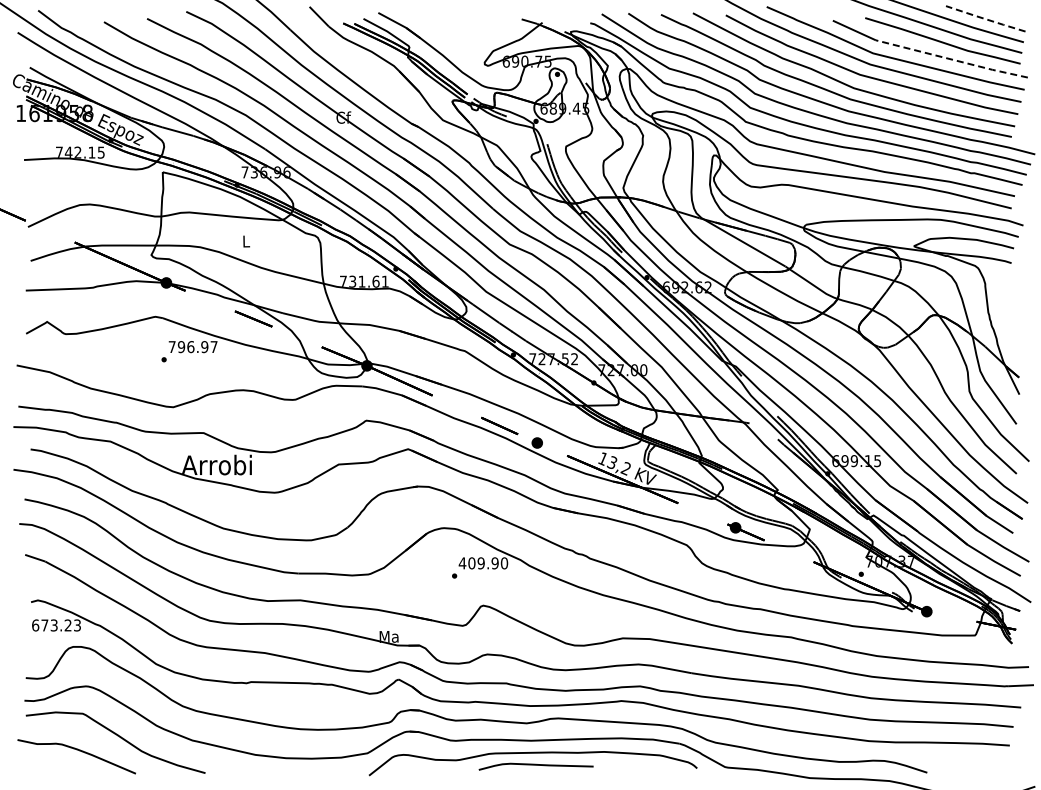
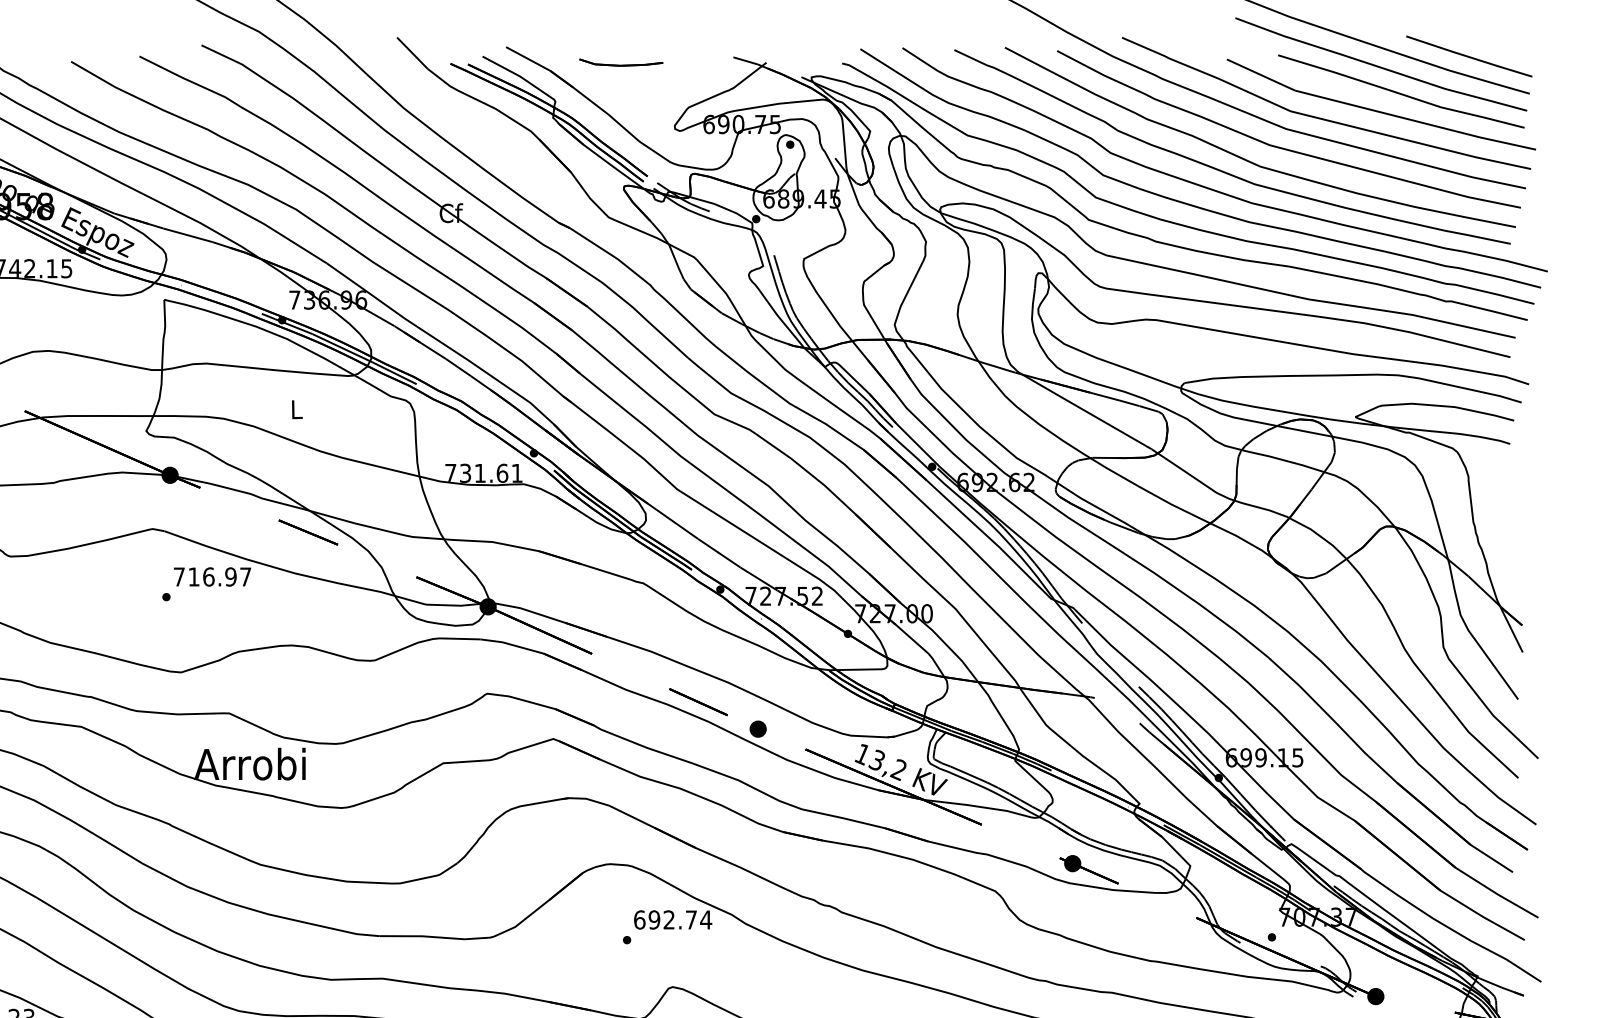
line: (985, 19) -> (1468, 57), dashed -> solid
part: (450, 22) -> (620, 62), added
line: (952, 59) -> (1416, 121), dashed -> solid
text: (181, 347) -> (194, 577), 796.97 -> 716.97
text: (483, 563) -> (672, 920), 409.90 -> 692.74

